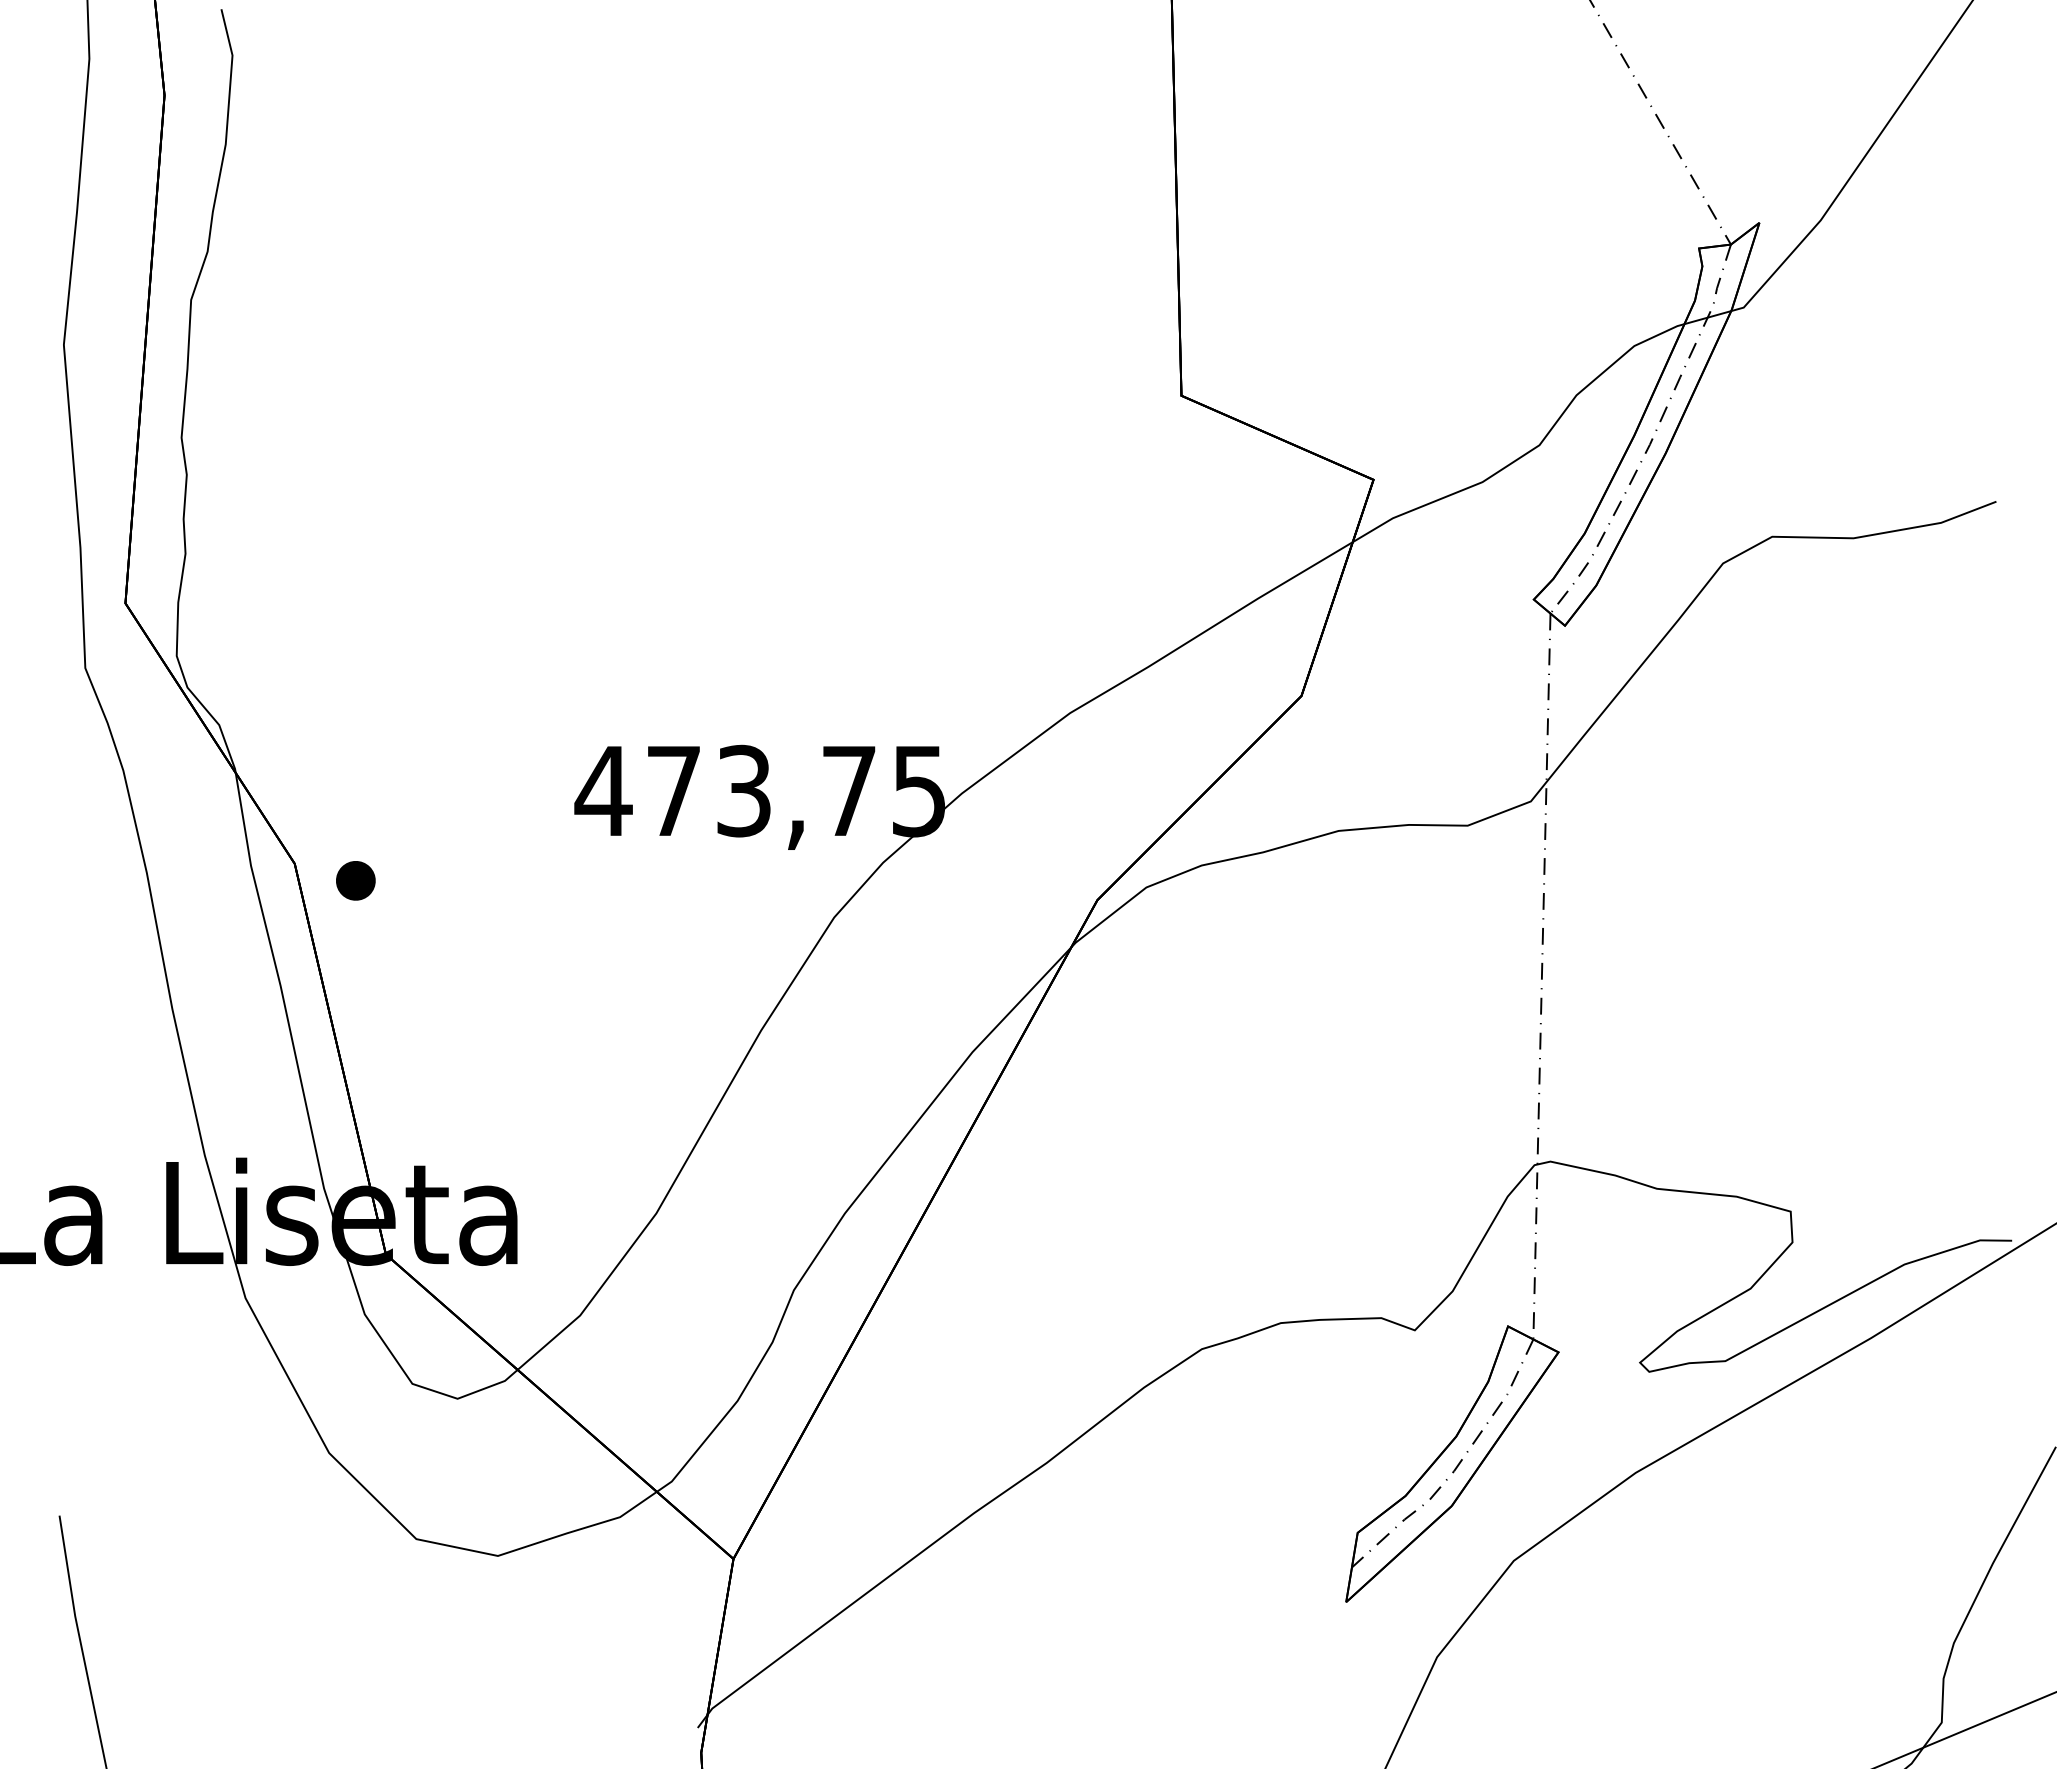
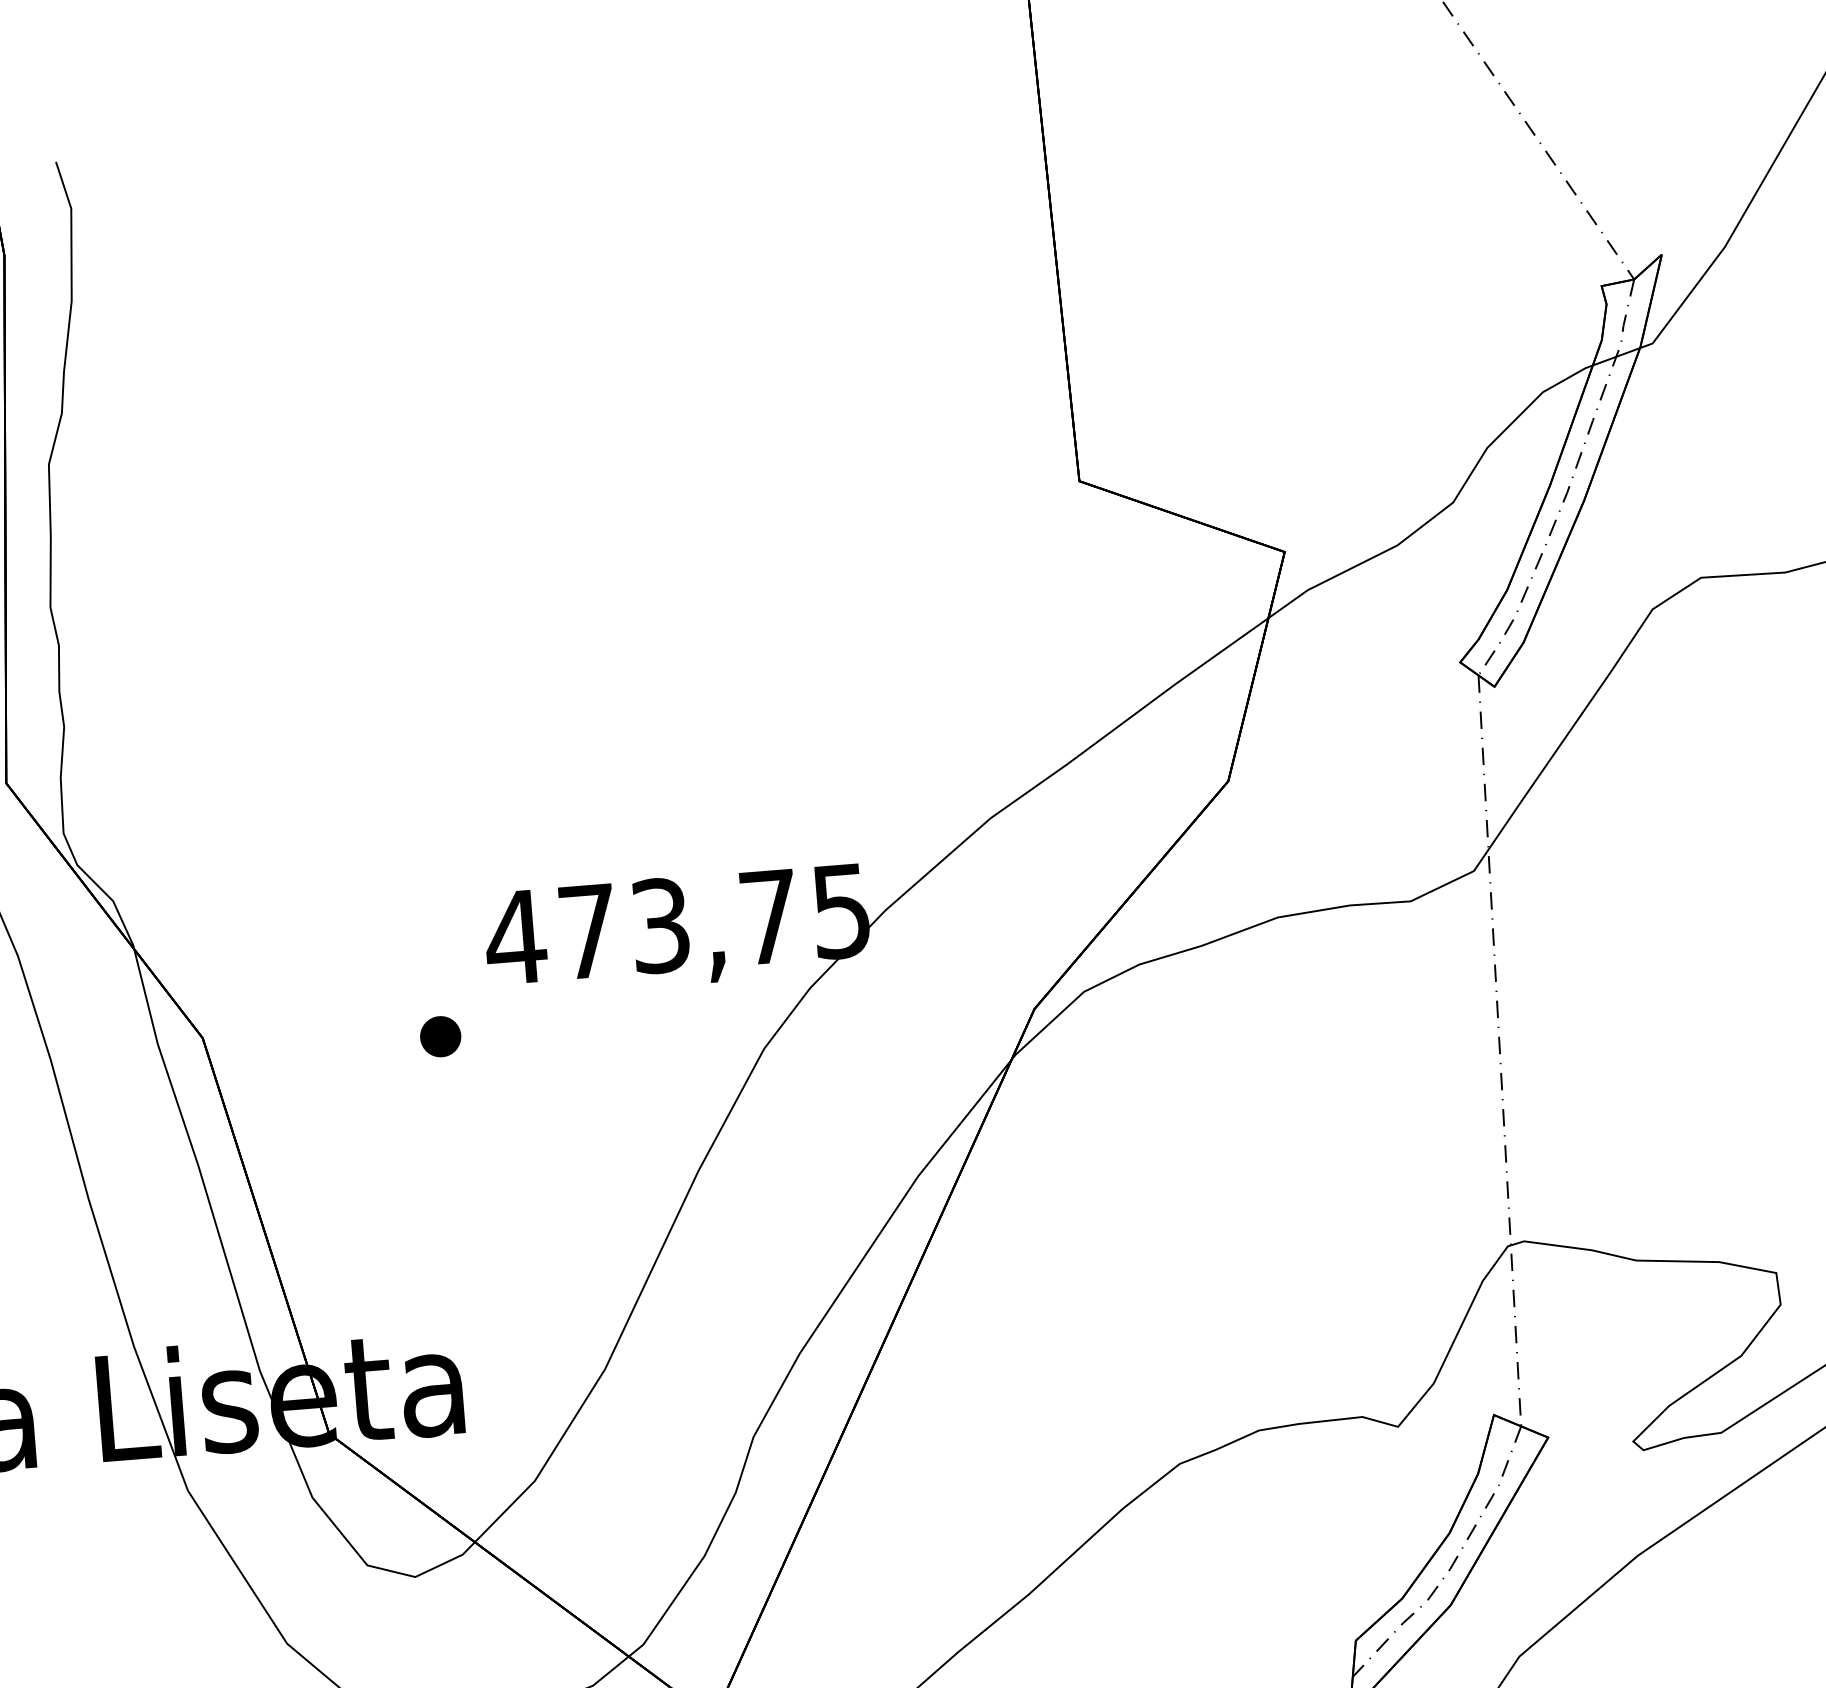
part: (355, 880) -> (440, 1036), moved

